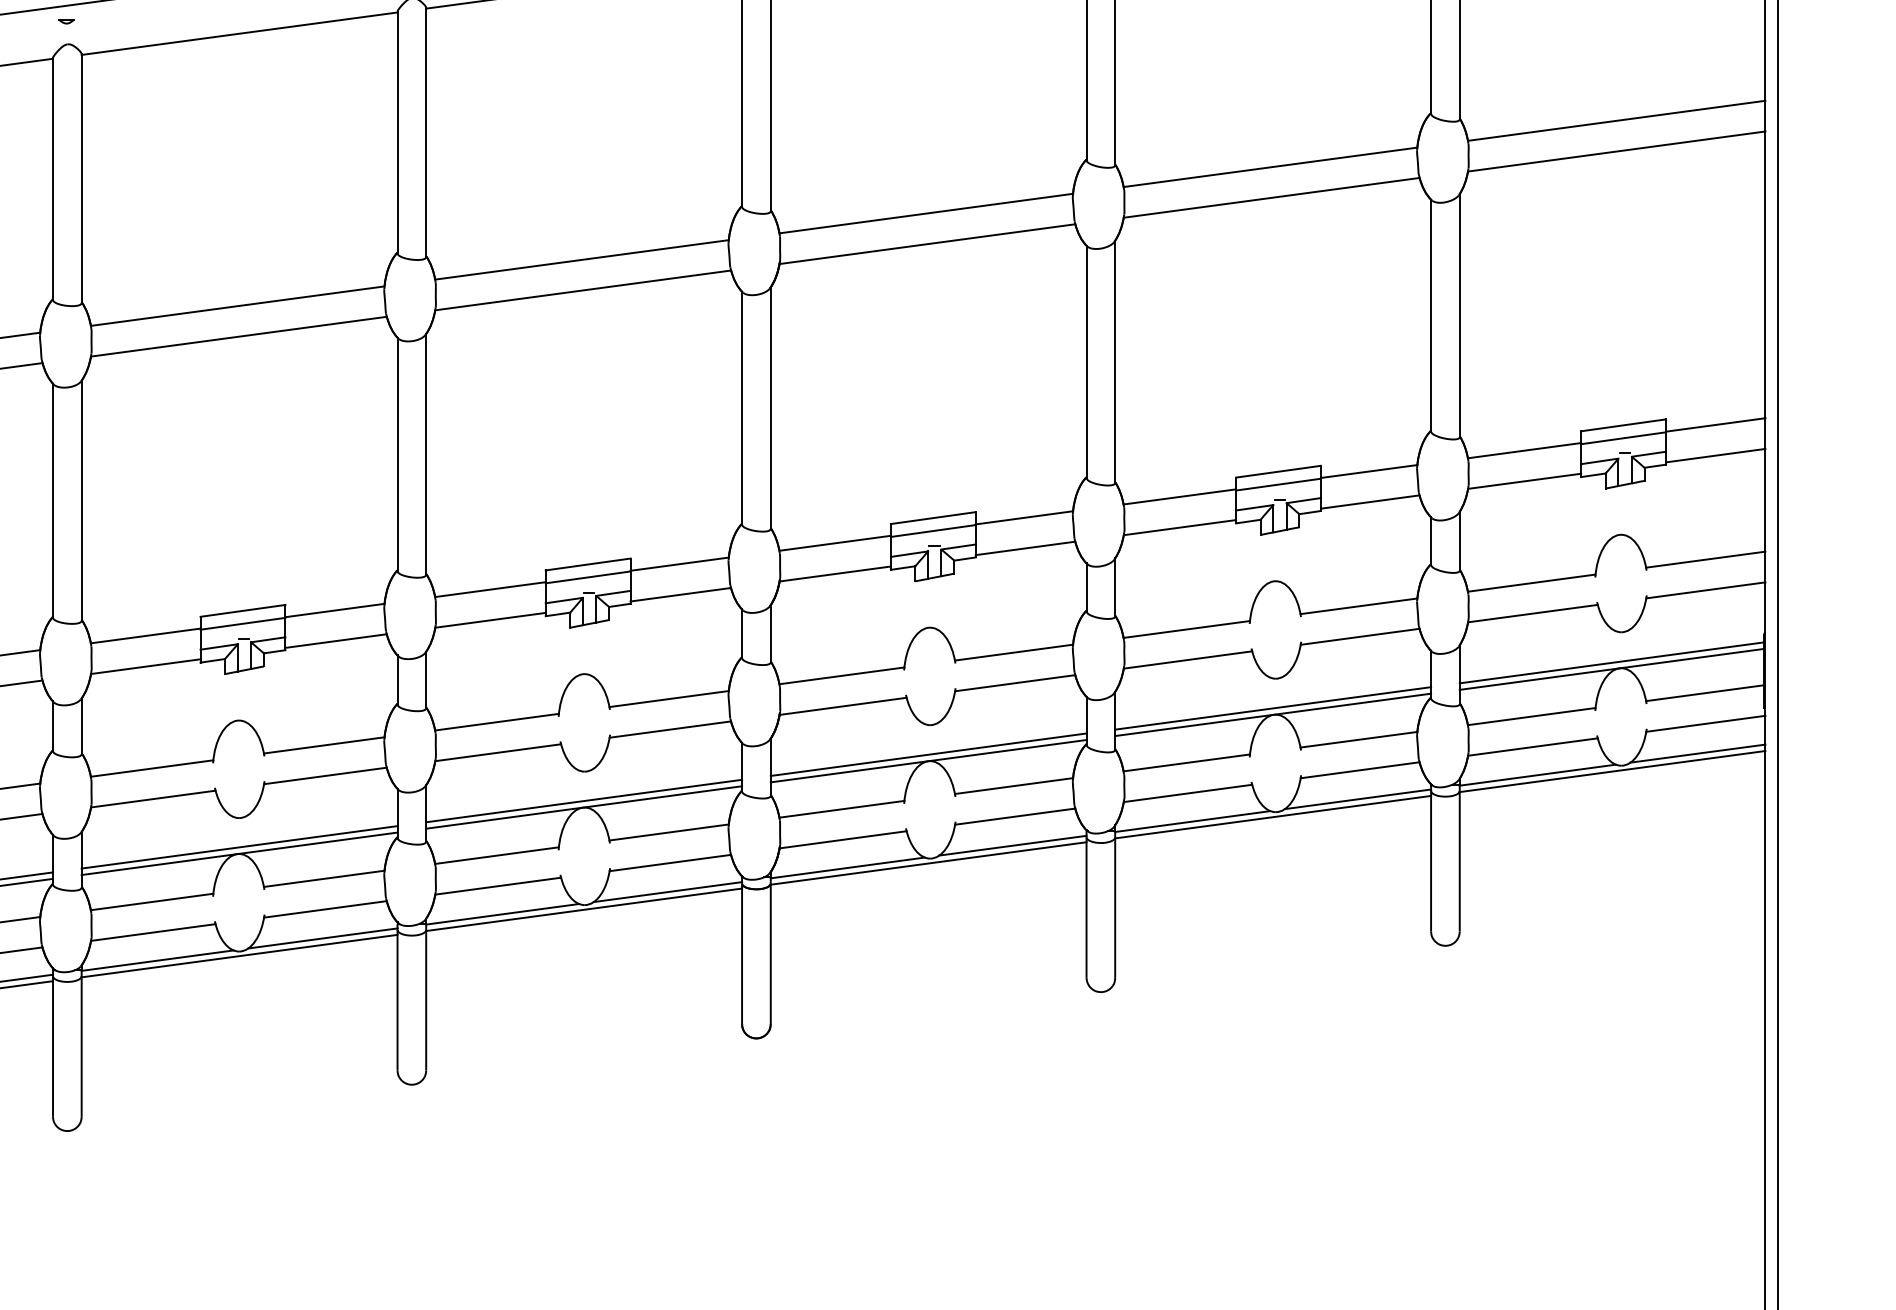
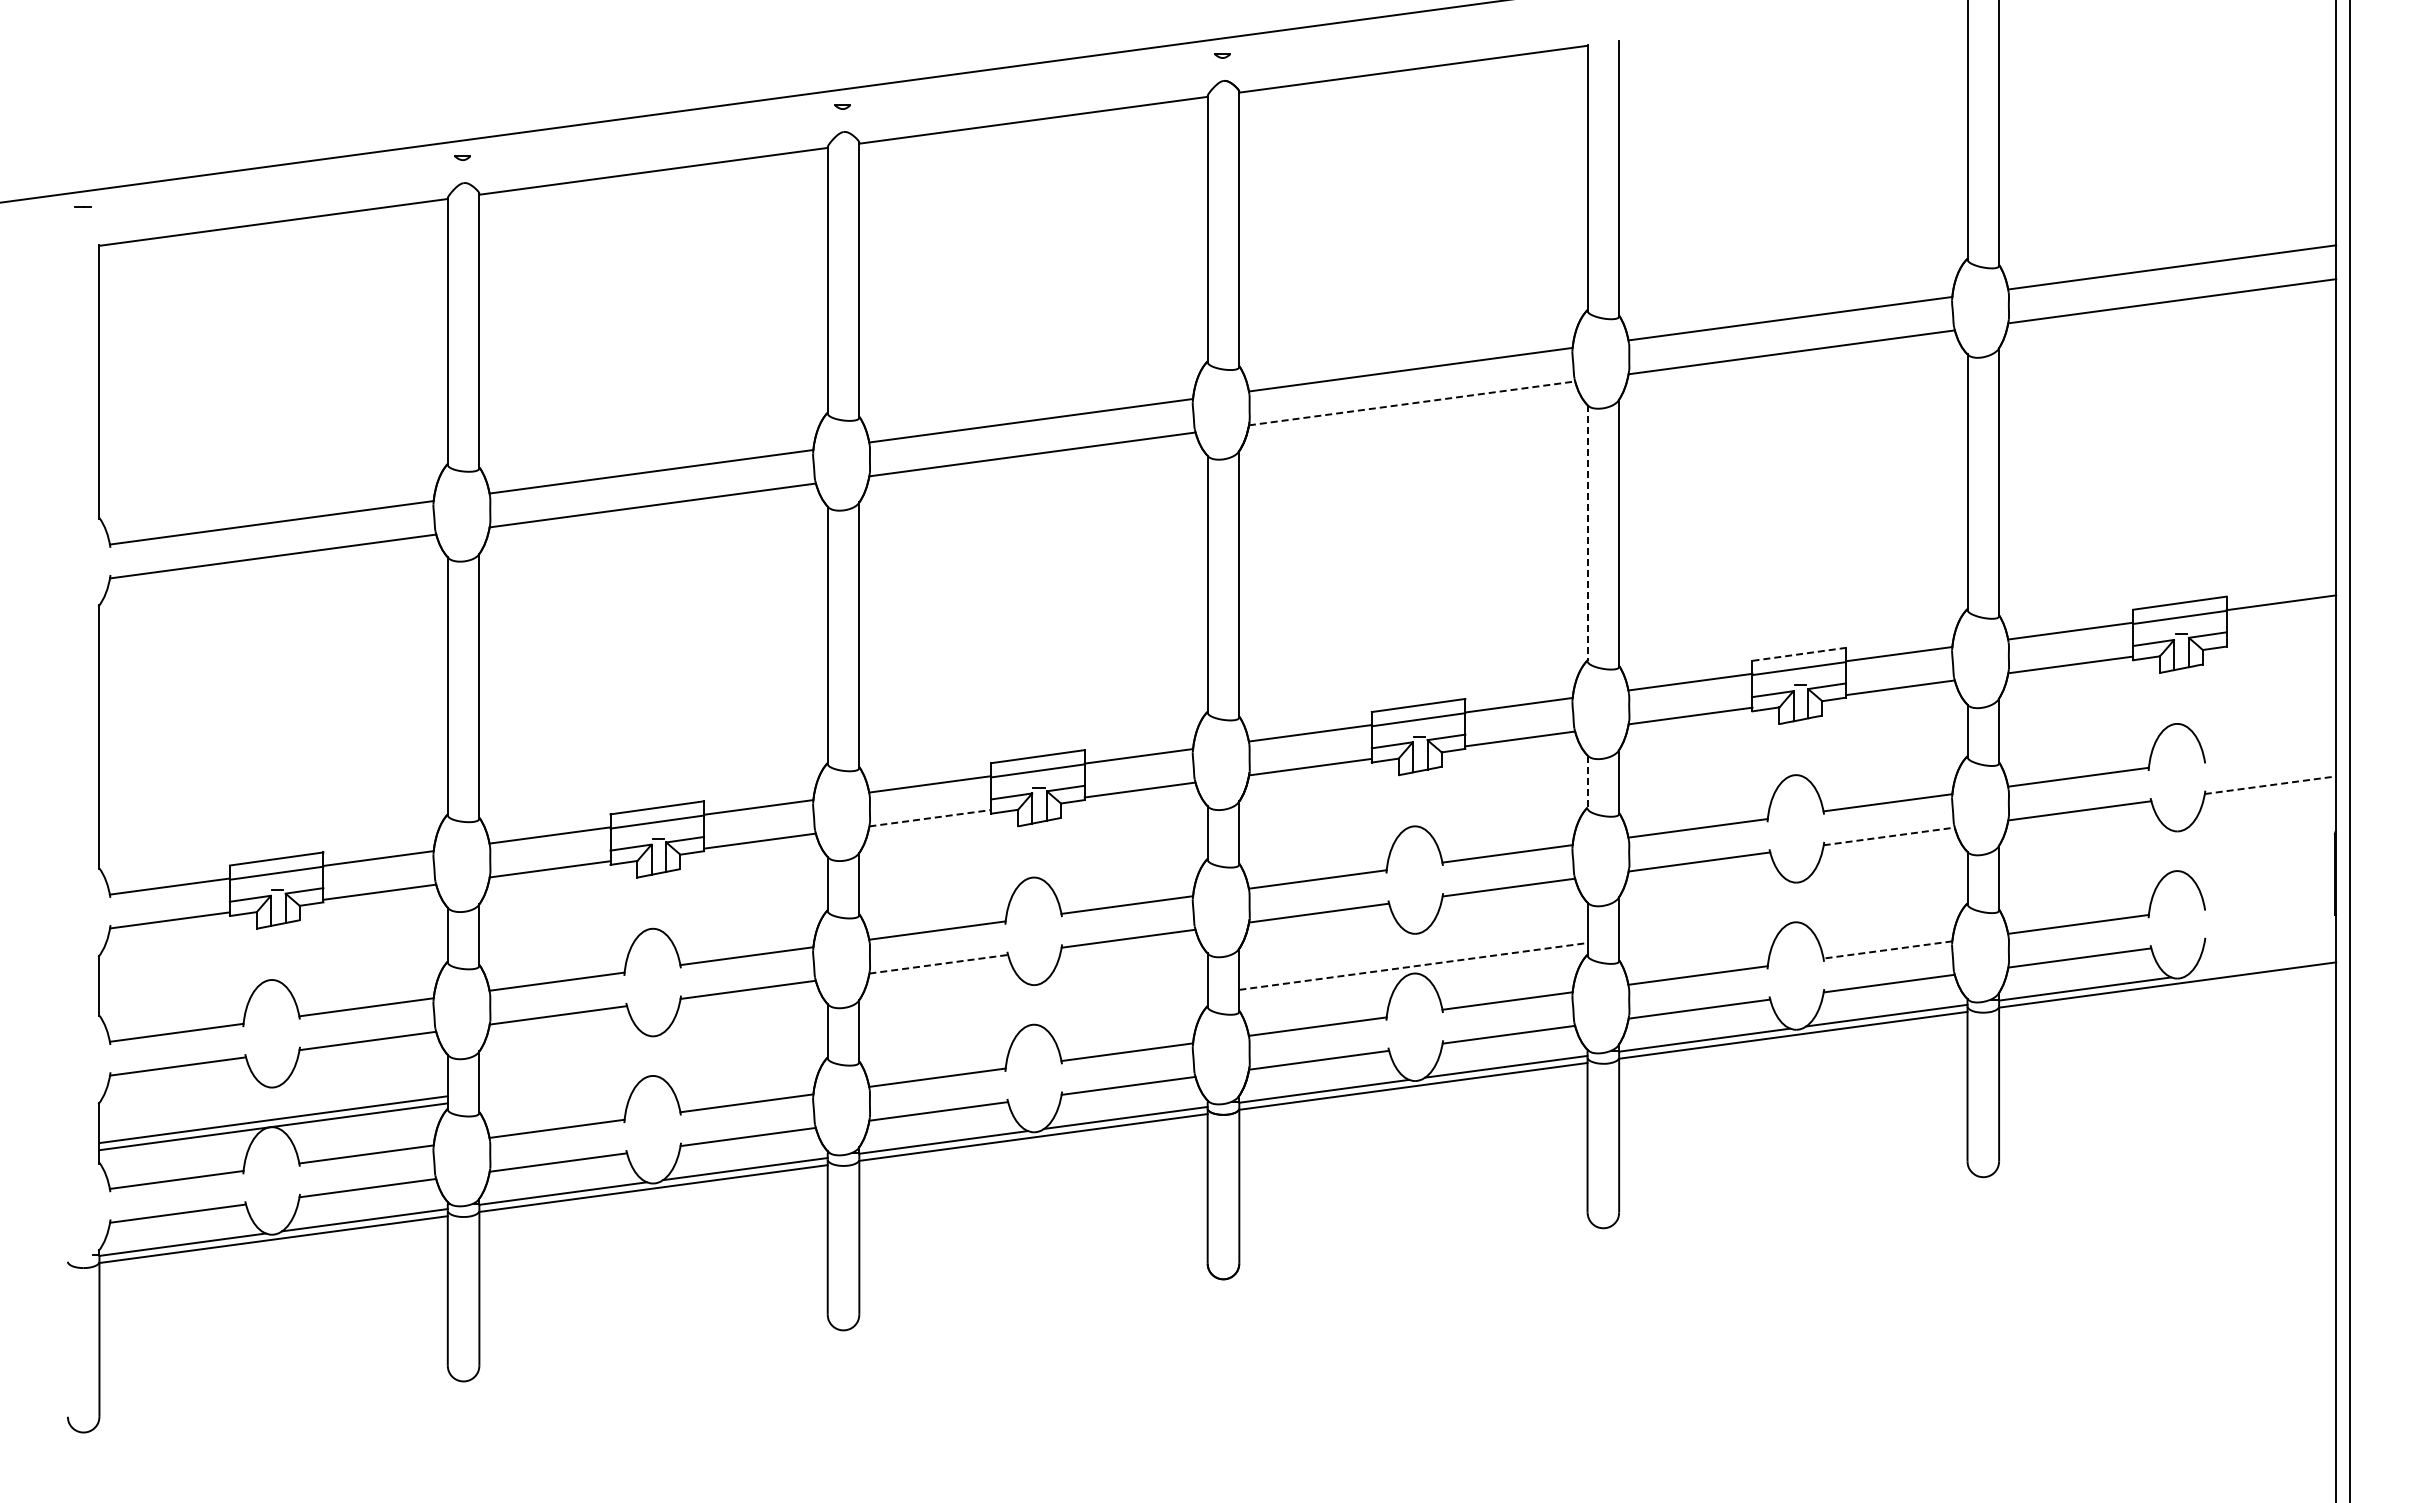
line: (927, 244) -> (1412, 403), solid -> dashed
line: (1086, 362) -> (1587, 533), solid -> dashed
line: (1715, 455) -> (2281, 636), removed
line: (1278, 471) -> (1799, 654), solid -> dashed
line: (1705, 559) -> (2270, 751), removed
line: (1086, 587) -> (1587, 782), solid -> dashed
line: (1706, 590) -> (2271, 785), solid -> dashed
line: (490, 620) -> (930, 818), solid -> dashed
line: (1360, 636) -> (1889, 836), solid -> dashed
line: (1611, 662) -> (2166, 864), removed
line: (1611, 668) -> (2166, 871), removed
line: (1704, 693) -> (2269, 898), removed
line: (1273, 707) -> (1793, 914), removed
line: (1273, 714) -> (1793, 922), removed
line: (1705, 723) -> (2270, 932), removed
line: (1359, 739) -> (1888, 949), solid -> dashed
line: (497, 752) -> (938, 964), solid -> dashed
line: (1697, 753) -> (2261, 965), removed
line: (928, 754) -> (1413, 966), solid -> dashed
line: (928, 761) -> (1413, 973), removed
line: (584, 801) -> (1033, 1017), removed
line: (584, 807) -> (1033, 1024), removed
line: (239, 847) -> (653, 1068), removed
line: (239, 853) -> (653, 1075), removed

